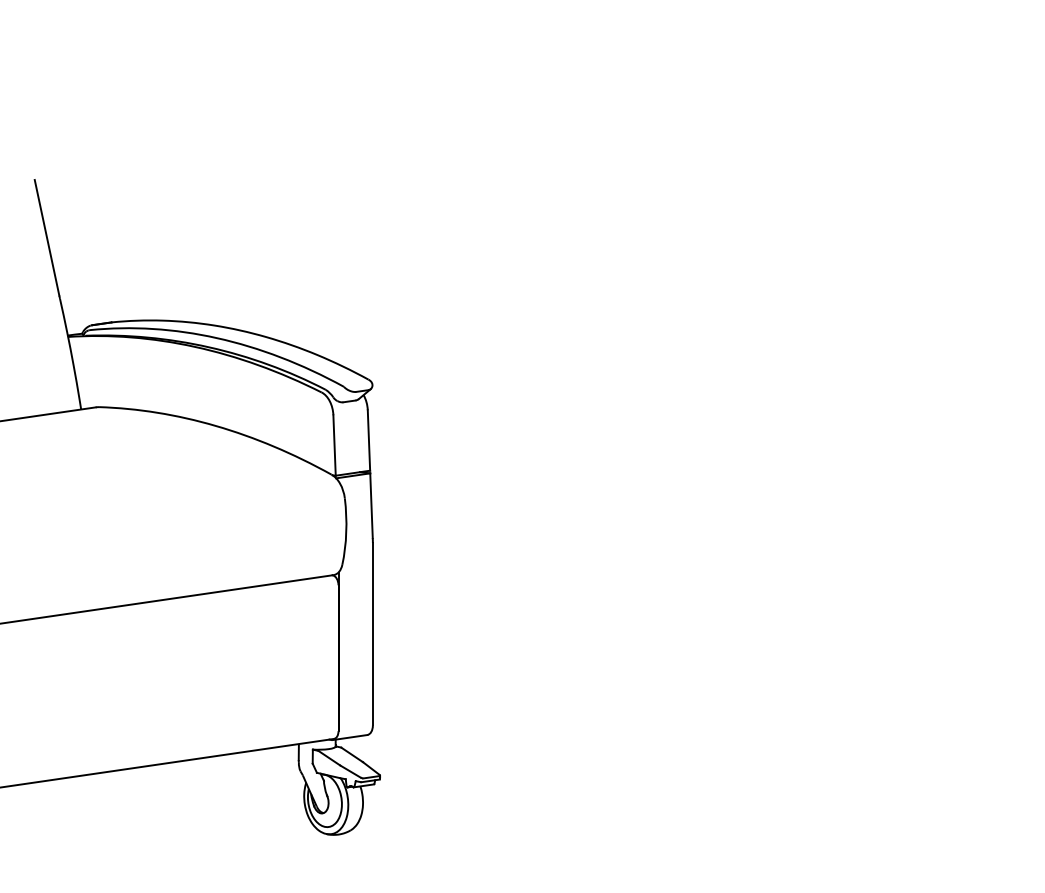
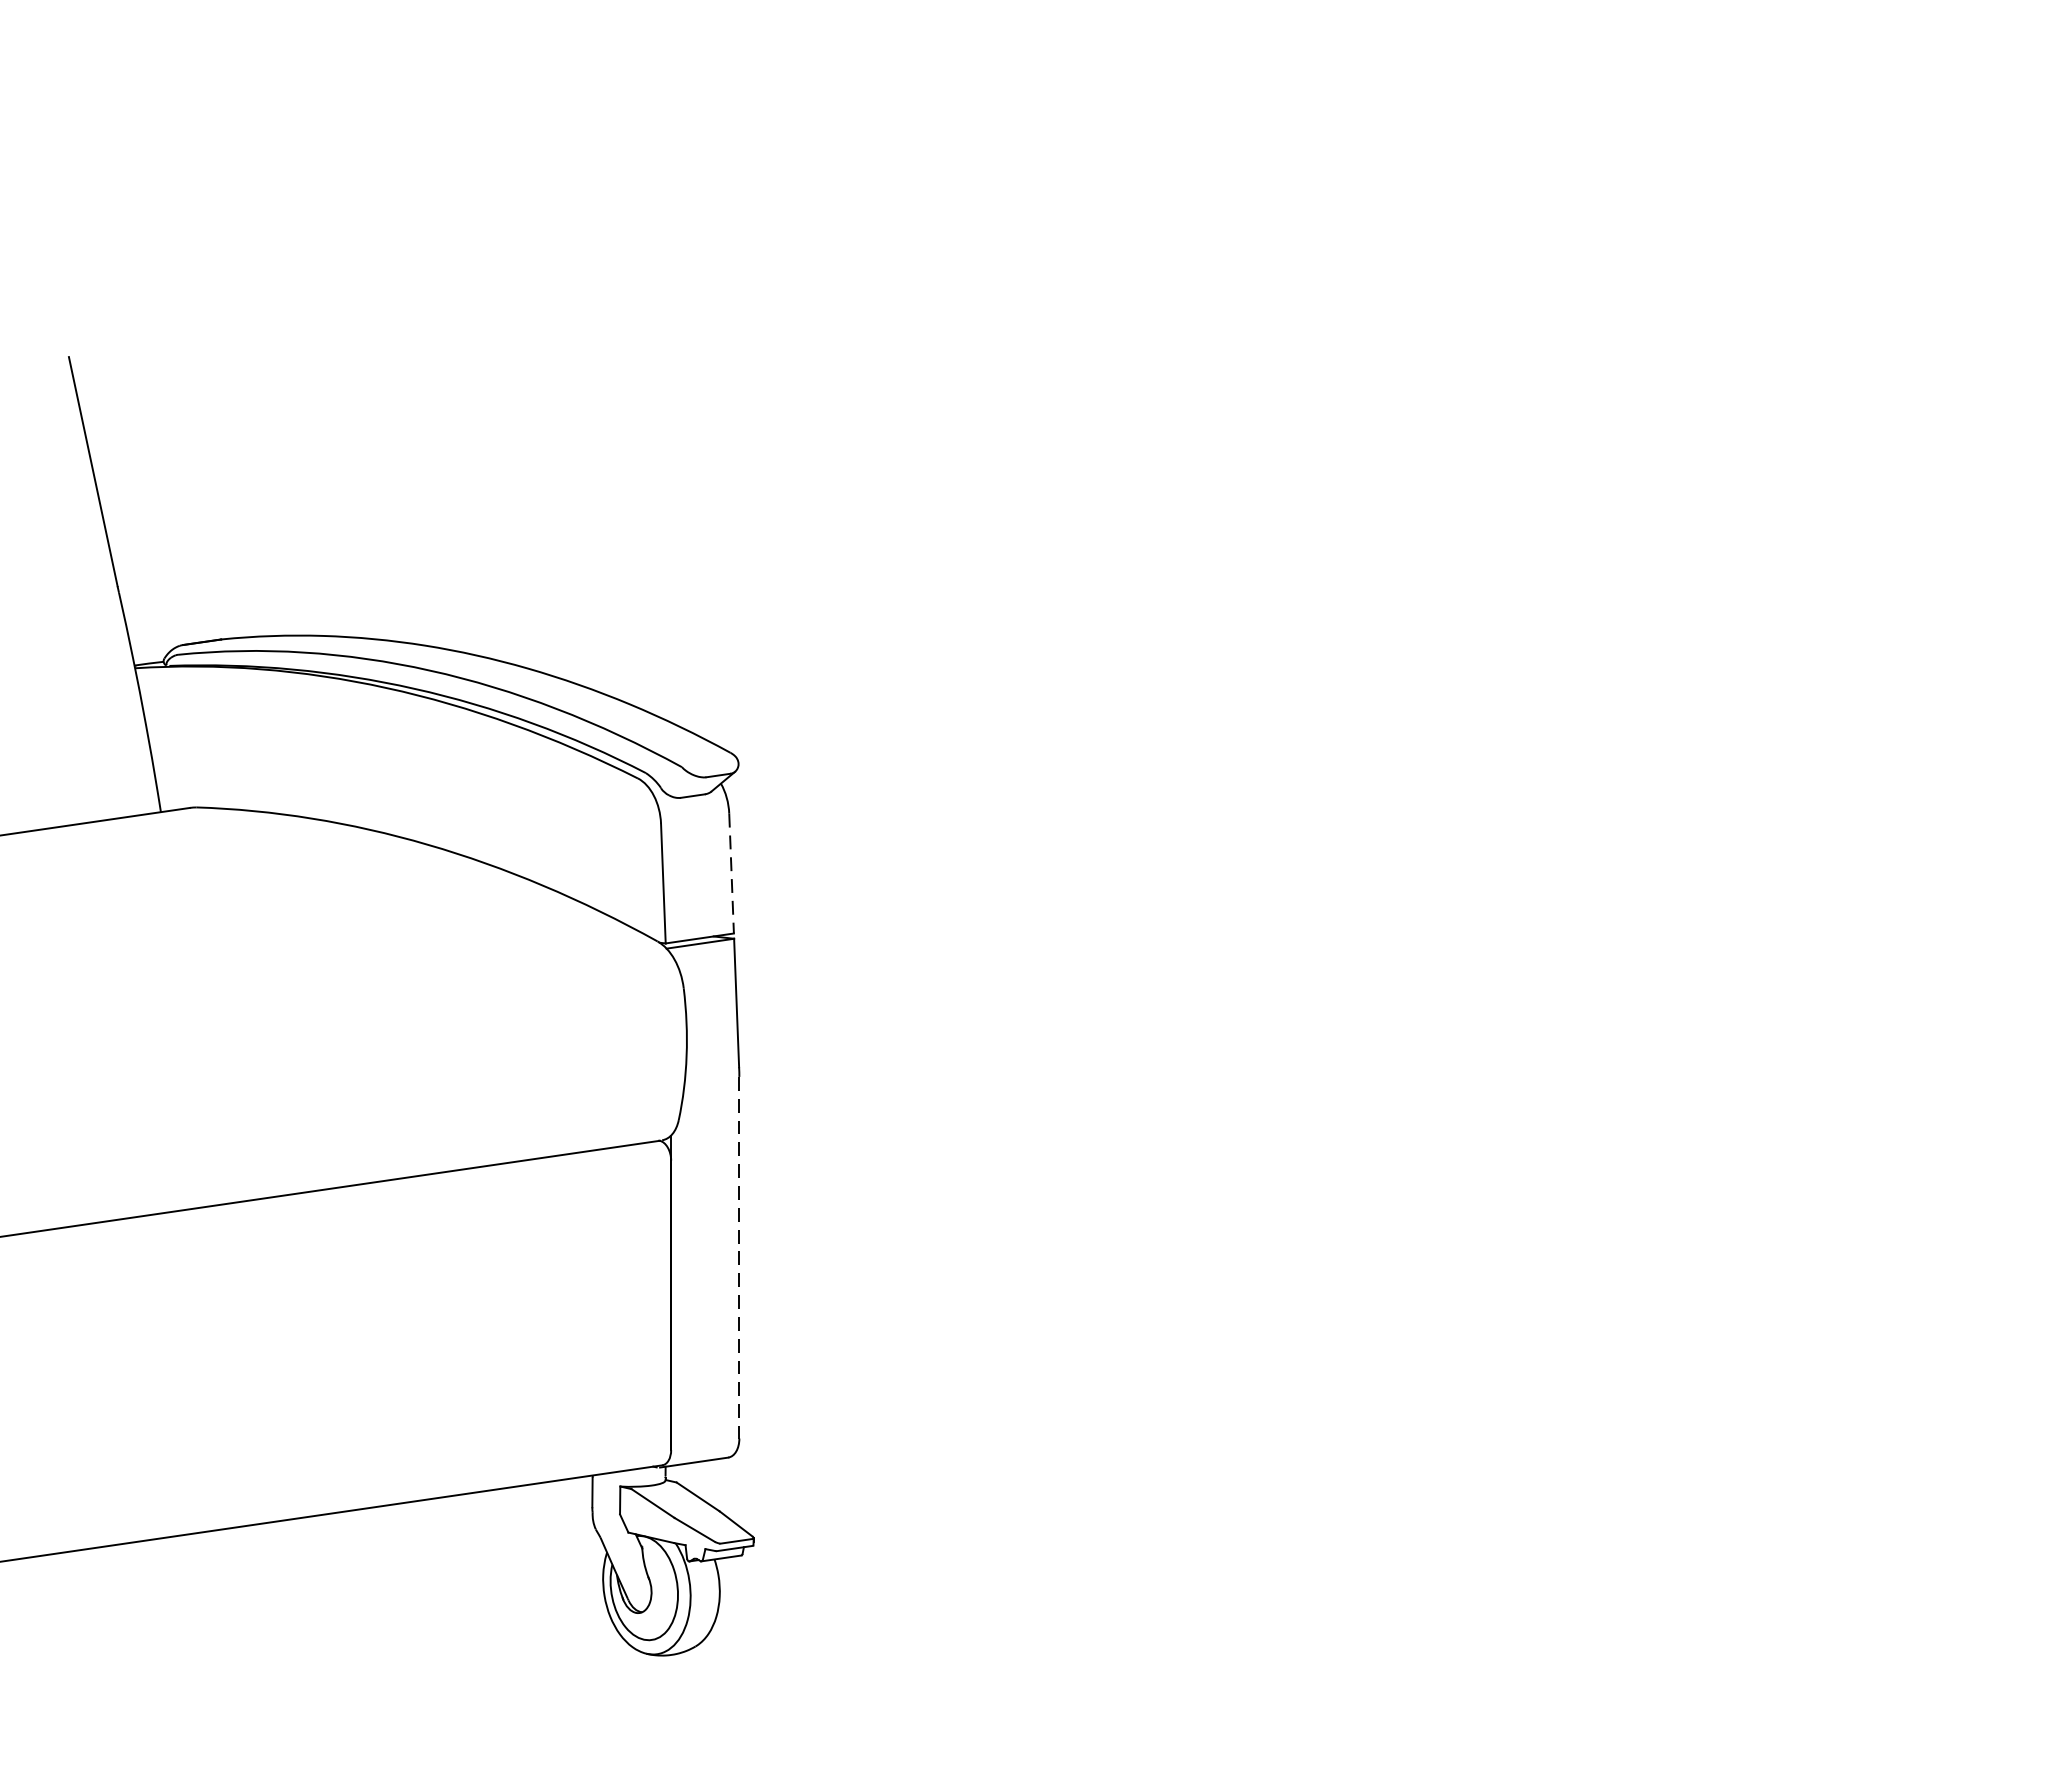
line: (368, 440) -> (730, 873), solid -> dashed
line: (372, 634) -> (738, 1258), solid -> dashed

